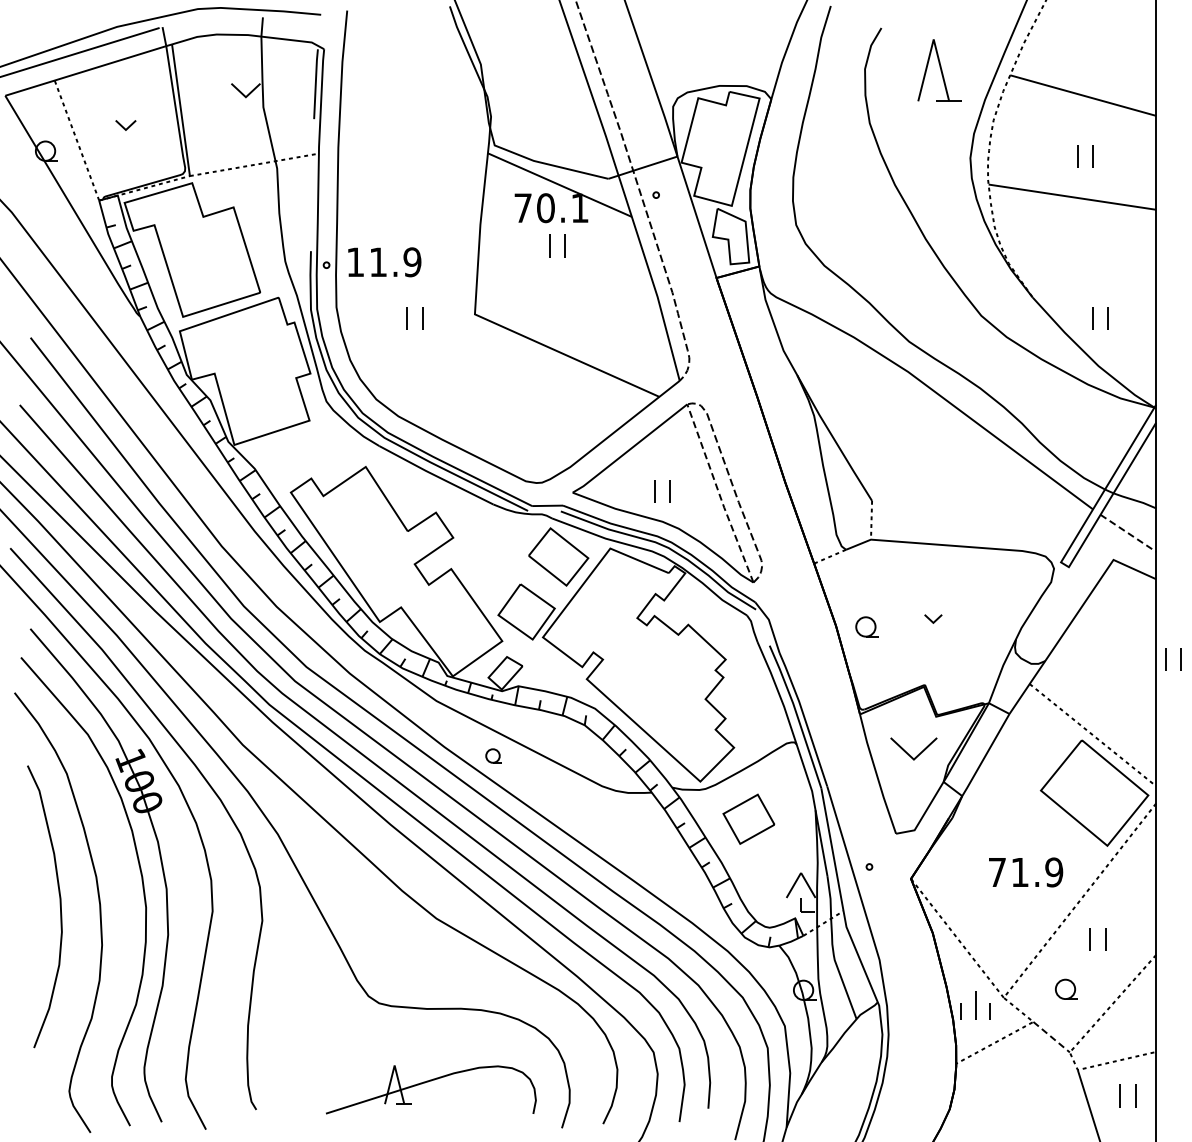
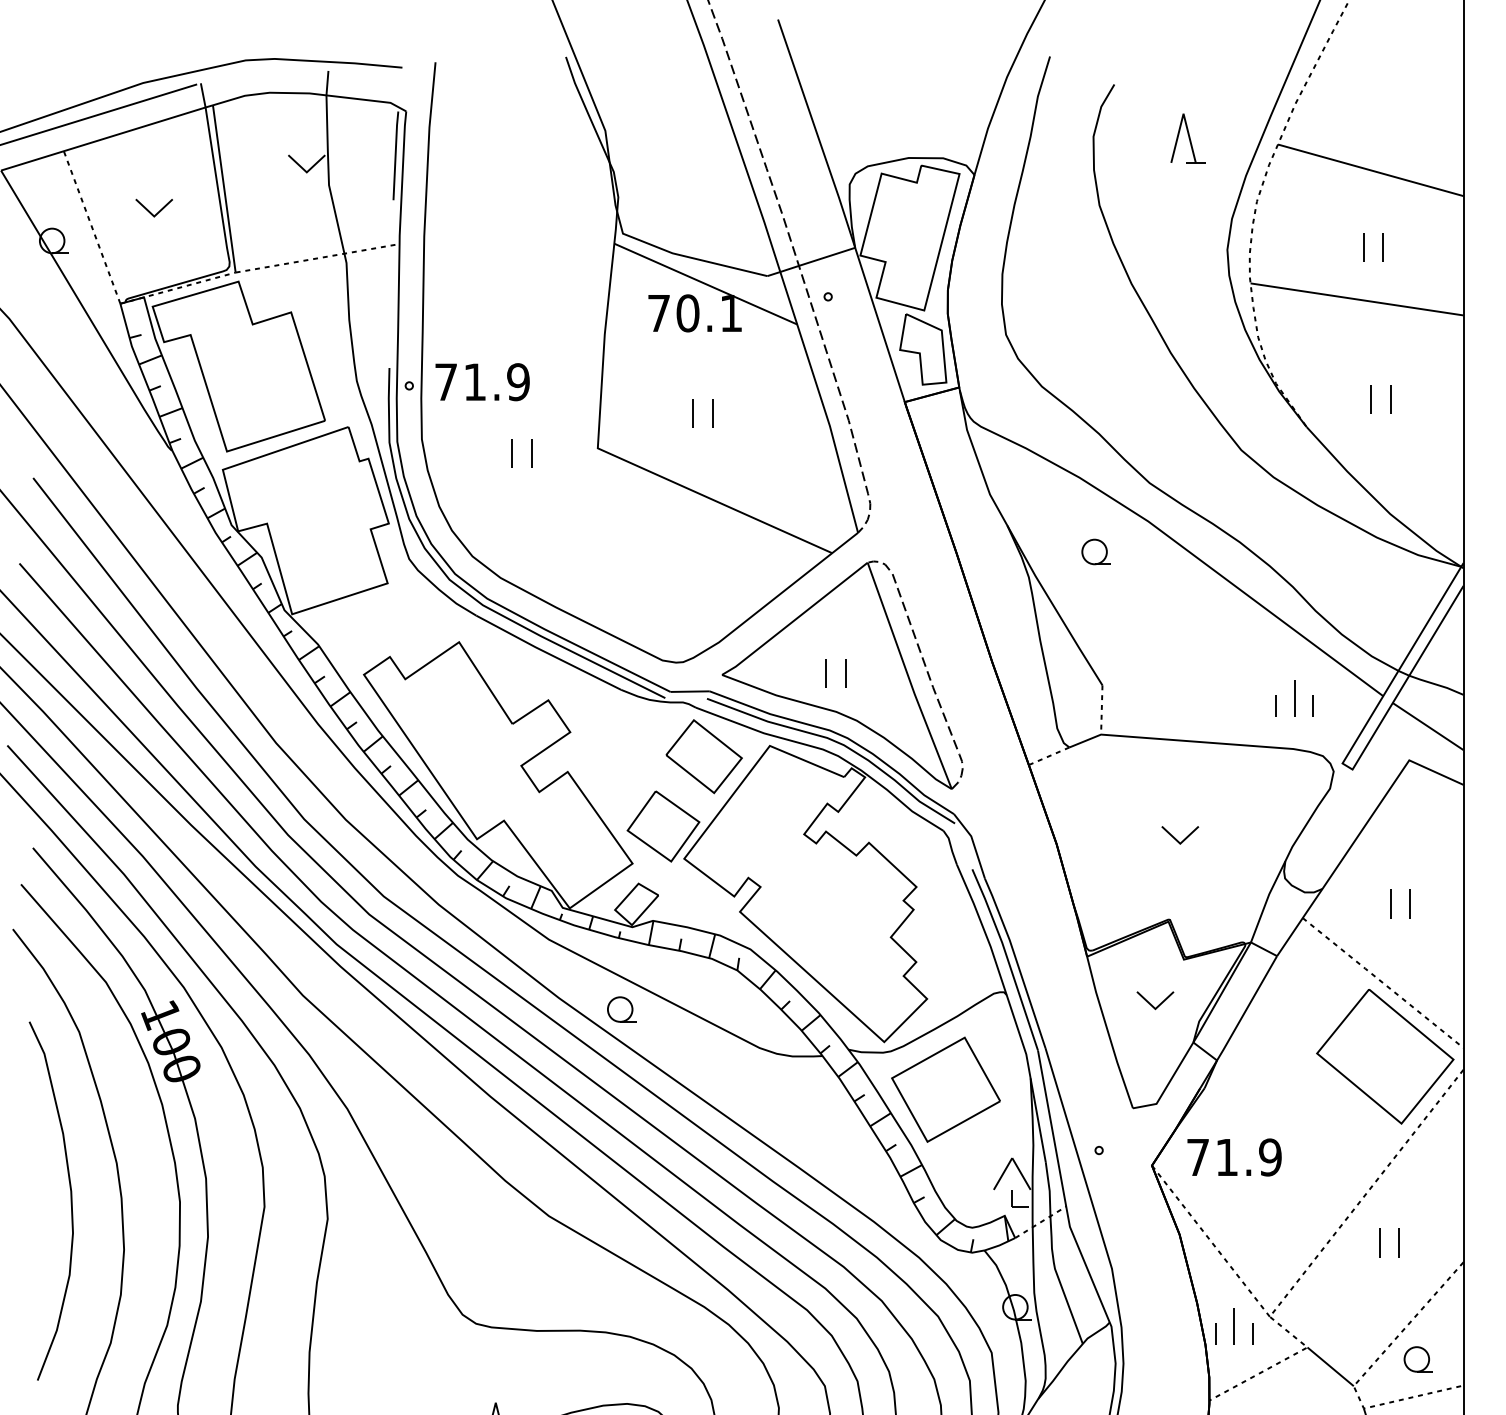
part: (939, 70) -> (1188, 138), size x0.62
part: (125, 125) -> (153, 208), size x1.43
part: (550, 245) -> (693, 412), moved
text: (355, 261) -> (446, 381), 11.9 -> 71.9
part: (1093, 318) -> (1372, 398), moved
line: (719, 494) -> (908, 677), dashed -> solid
part: (1023, 511) -> (1294, 698), added
line: (1128, 533) -> (1428, 726), dashed -> solid
part: (933, 618) -> (1180, 834), size x1.67
part: (866, 626) -> (1095, 551), moved
part: (1166, 659) -> (1391, 903), moved
part: (913, 748) -> (1155, 999), size x0.62
part: (493, 755) -> (621, 1008), size x1.43
part: (748, 819) -> (945, 1090), size x1.67
text: (1026, 872) -> (1235, 1157), moved
part: (1066, 988) -> (1418, 1358), moved
line: (1051, 1037) -> (1330, 1367), dashed -> solid

